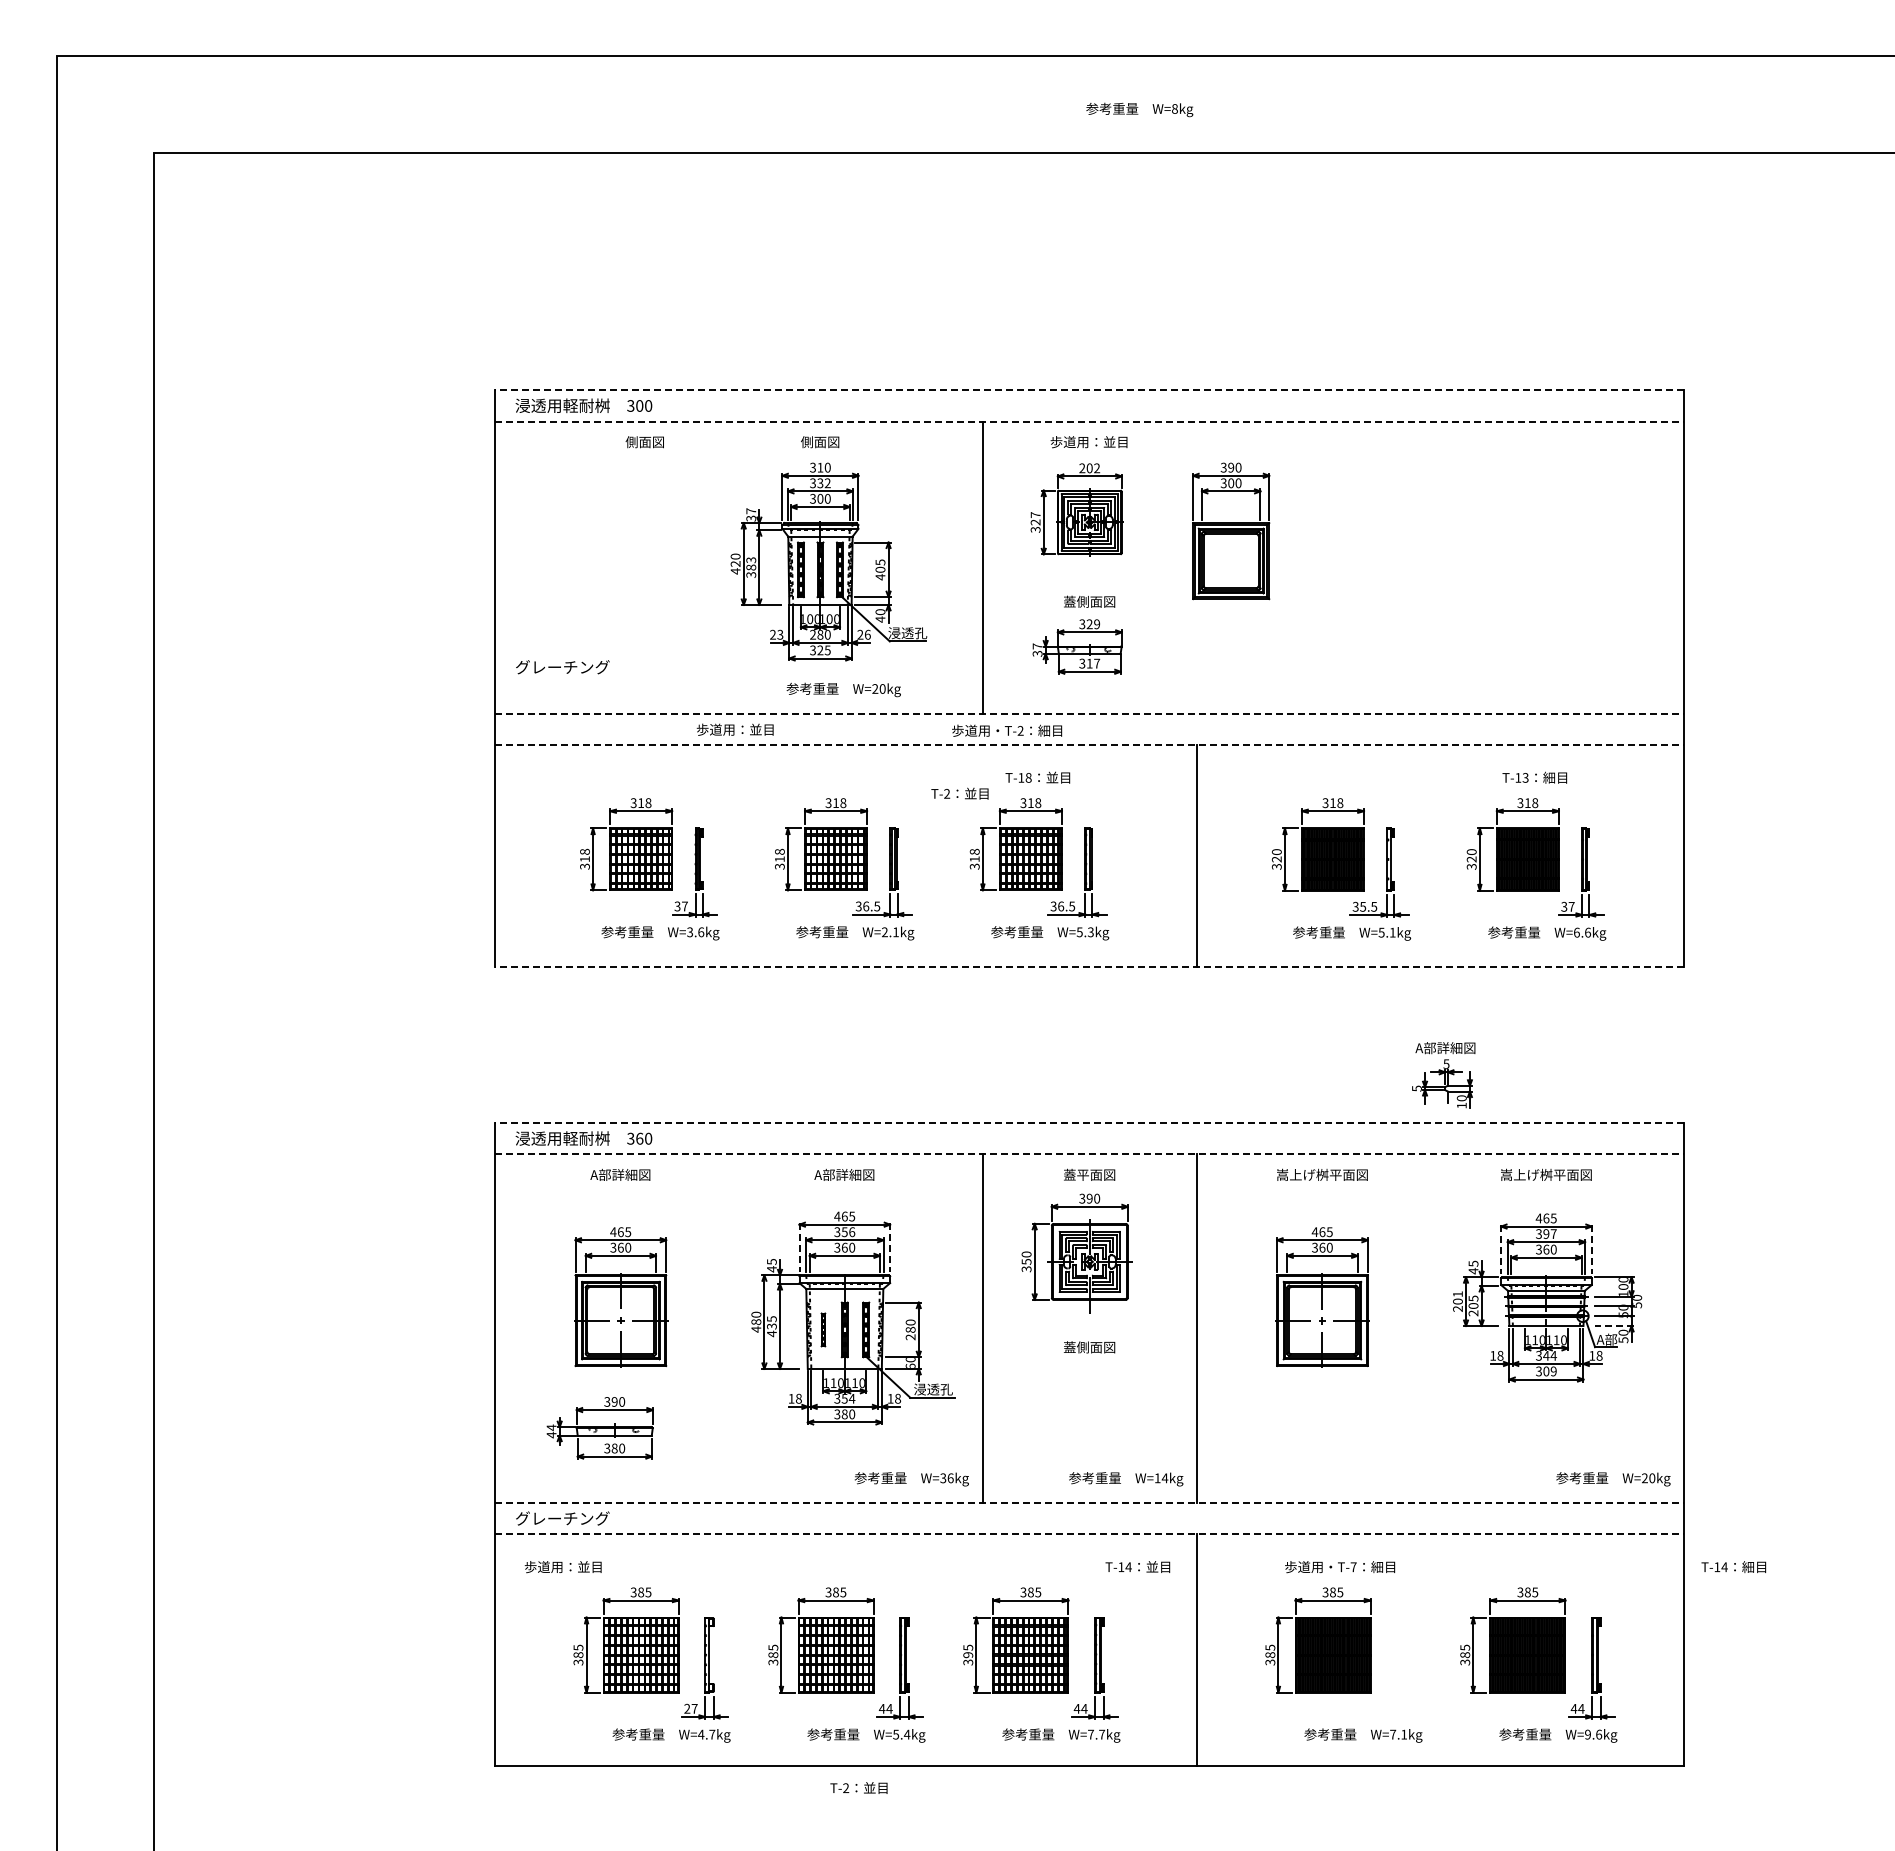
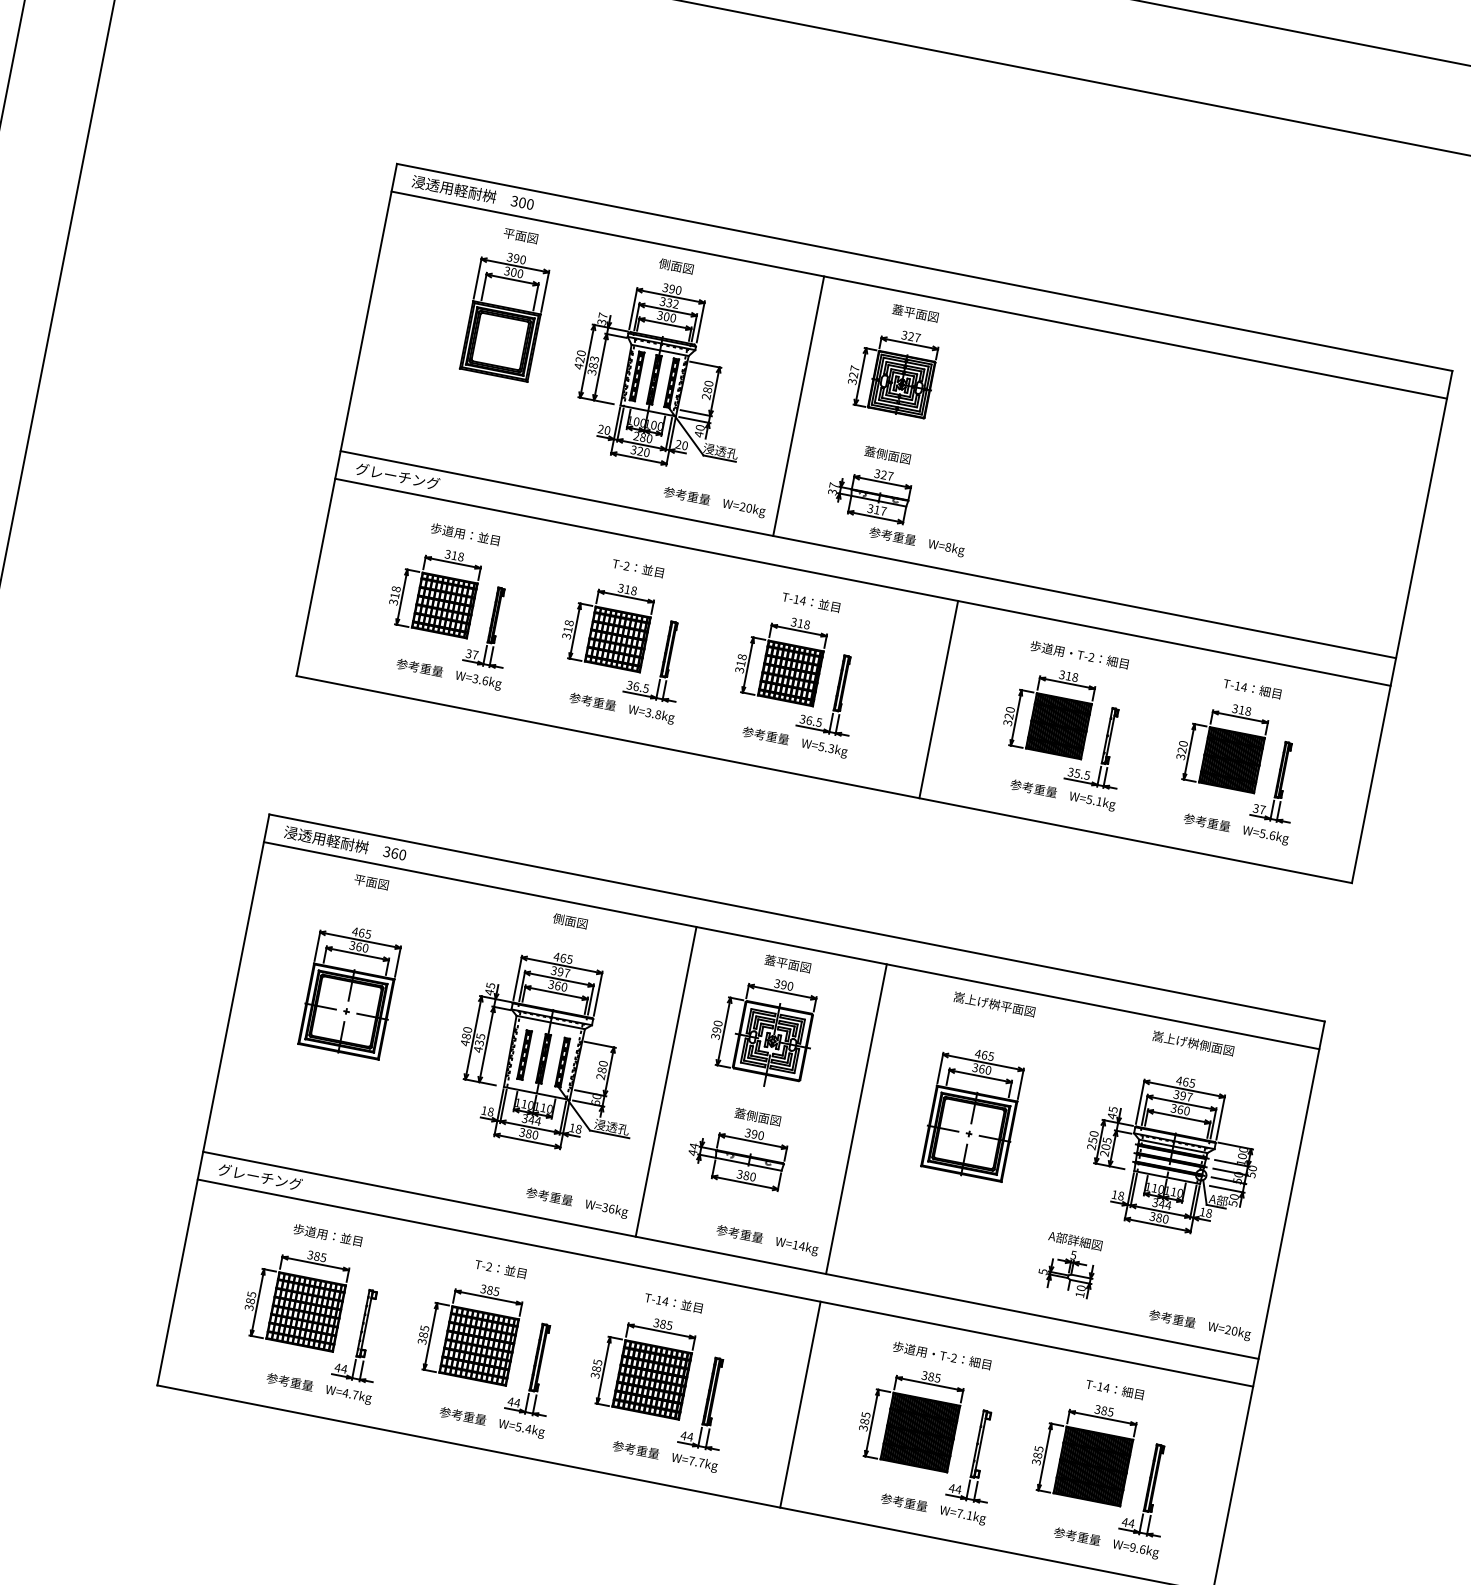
text: (1139, 109) -> (916, 541), moved
line: (1089, 390) -> (924, 267), dashed -> solid
line: (1090, 421) -> (919, 295), dashed -> solid
text: (631, 442) -> (508, 233), 側面図 -> 平面図
text: (1088, 442) -> (914, 313), 歩道用：並目 -> 蓋平面図
text: (820, 467) -> (672, 288), 310 -> 390
text: (1089, 468) -> (910, 336), 202 -> 327
part: (1231, 531) -> (505, 315), moved
text: (880, 569) -> (707, 389), 405 -> 280
text: (1097, 624) -> (890, 476), 329 -> 327
text: (780, 634) -> (607, 430), 23 -> 20
text: (867, 634) -> (684, 445), 26 -> 20
text: (827, 650) -> (646, 452), 325 -> 320
text: (562, 667) -> (397, 476), moved
text: (843, 689) -> (714, 501), moved
line: (1090, 713) -> (869, 554), dashed -> solid
text: (734, 729) -> (464, 534), moved
text: (1007, 730) -> (1079, 654), moved
line: (1090, 745) -> (863, 582), dashed -> solid
text: (1028, 777) -> (802, 600), T-18 -> T-14
text: (1525, 777) -> (1244, 686), T-13 -> T-14
text: (959, 793) -> (637, 568), moved
text: (890, 932) -> (653, 713), W=2.1kg -> W=3.8kg
text: (1576, 932) -> (1262, 833), W=6.6kg -> W=5.6kg
line: (1089, 967) -> (823, 779), dashed -> solid
part: (1443, 1075) -> (1069, 1264), moved
line: (1089, 1123) -> (796, 918), dashed -> solid
line: (1090, 1154) -> (792, 945), dashed -> solid
text: (620, 1174) -> (371, 881), A部詳細図 -> 平面図
text: (844, 1174) -> (570, 920), A部詳細図 -> 側面図
text: (1559, 1174) -> (1205, 1045), 嵩上げ桝平面図 -> 嵩上げ桝側面図
text: (848, 1232) -> (563, 973), 356 -> 397
line: (799, 1247) -> (517, 977), dashed -> solid
line: (890, 1247) -> (598, 993), dashed -> solid
line: (1501, 1249) -> (1140, 1101), dashed -> solid
line: (1591, 1249) -> (1220, 1117), dashed -> solid
text: (1026, 1261) -> (716, 1029), 350 -> 390
text: (1457, 1297) -> (1093, 1136), 201 -> 250
line: (1613, 1325) -> (1226, 1188), dashed -> solid
part: (823, 1329) -> (524, 1054), size x1.67
text: (1549, 1371) -> (1161, 1218), 309 -> 380
text: (844, 1398) -> (531, 1119), 354 -> 344
part: (599, 1428) -> (736, 1155), moved
line: (1090, 1503) -> (731, 1255), dashed -> solid
line: (1090, 1534) -> (726, 1283), dashed -> solid
text: (1137, 1566) -> (673, 1302), moved
text: (1733, 1566) -> (1114, 1389), moved
text: (562, 1567) -> (327, 1235), moved
text: (1353, 1567) -> (953, 1358), T-7 -> T-2
text: (968, 1655) -> (596, 1369), 395 -> 385
part: (1396, 1668) -> (974, 1455), added
text: (690, 1708) -> (340, 1368), 27 -> 44
text: (858, 1787) -> (500, 1268), moved

